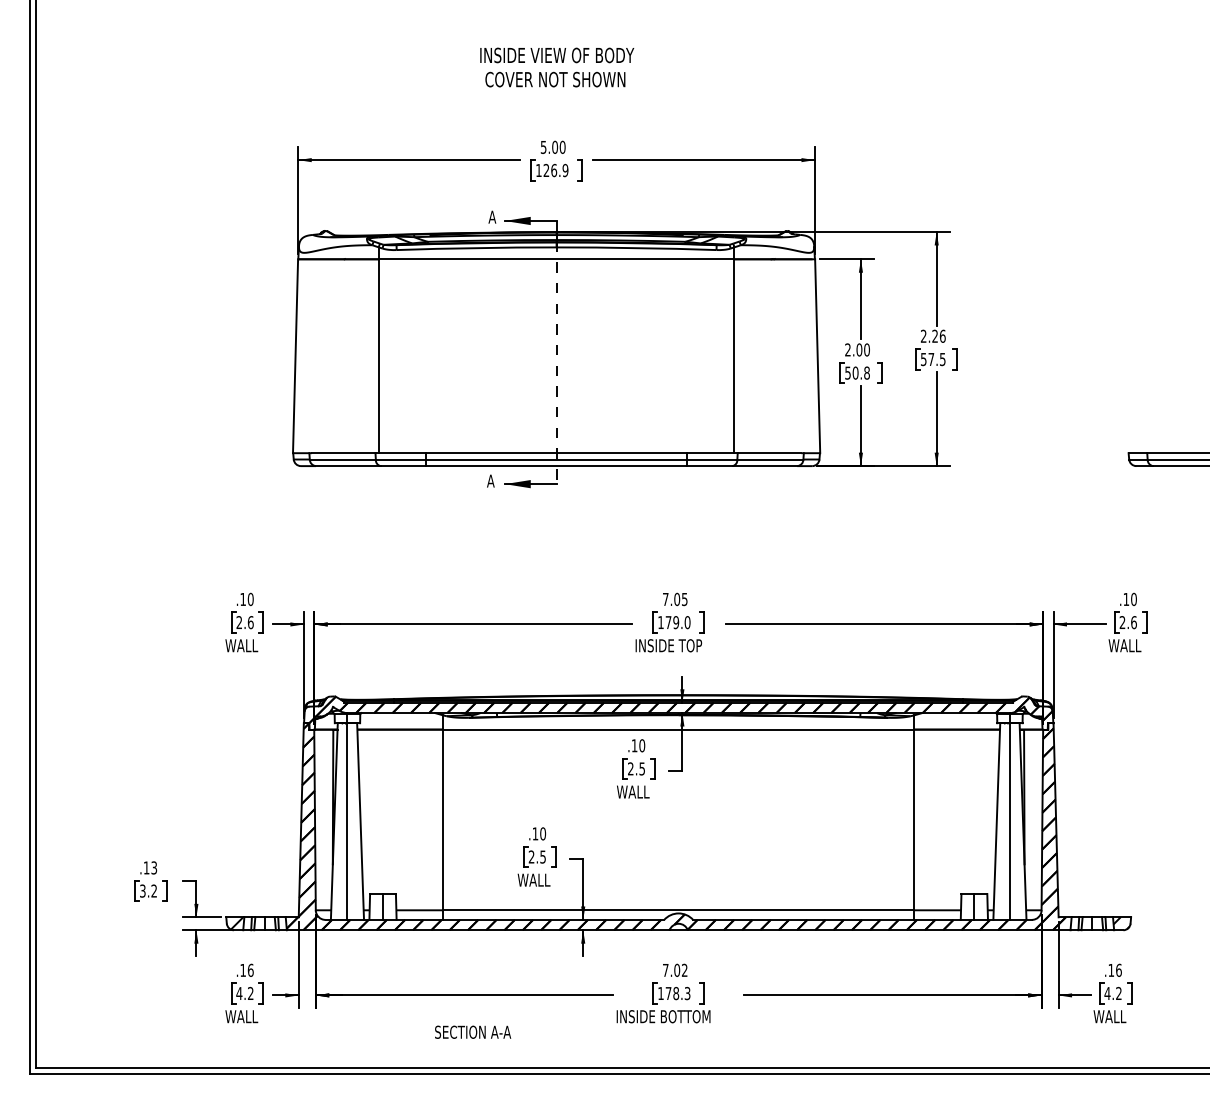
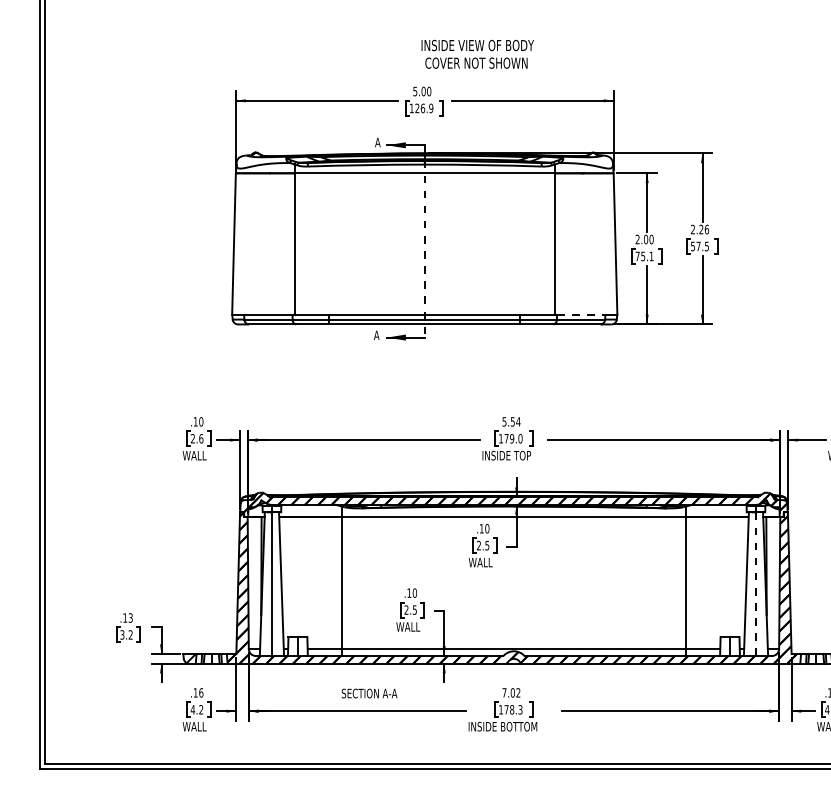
text: (557, 67) -> (478, 54), moved
text: (857, 372) -> (644, 256), 50.8 -> 75.1
line: (769, 453) -> (580, 315), solid -> dashed
text: (675, 599) -> (511, 421), 7.05 -> 5.54
line: (1009, 822) -> (755, 584), solid -> dashed
text: (473, 1031) -> (369, 692), moved

